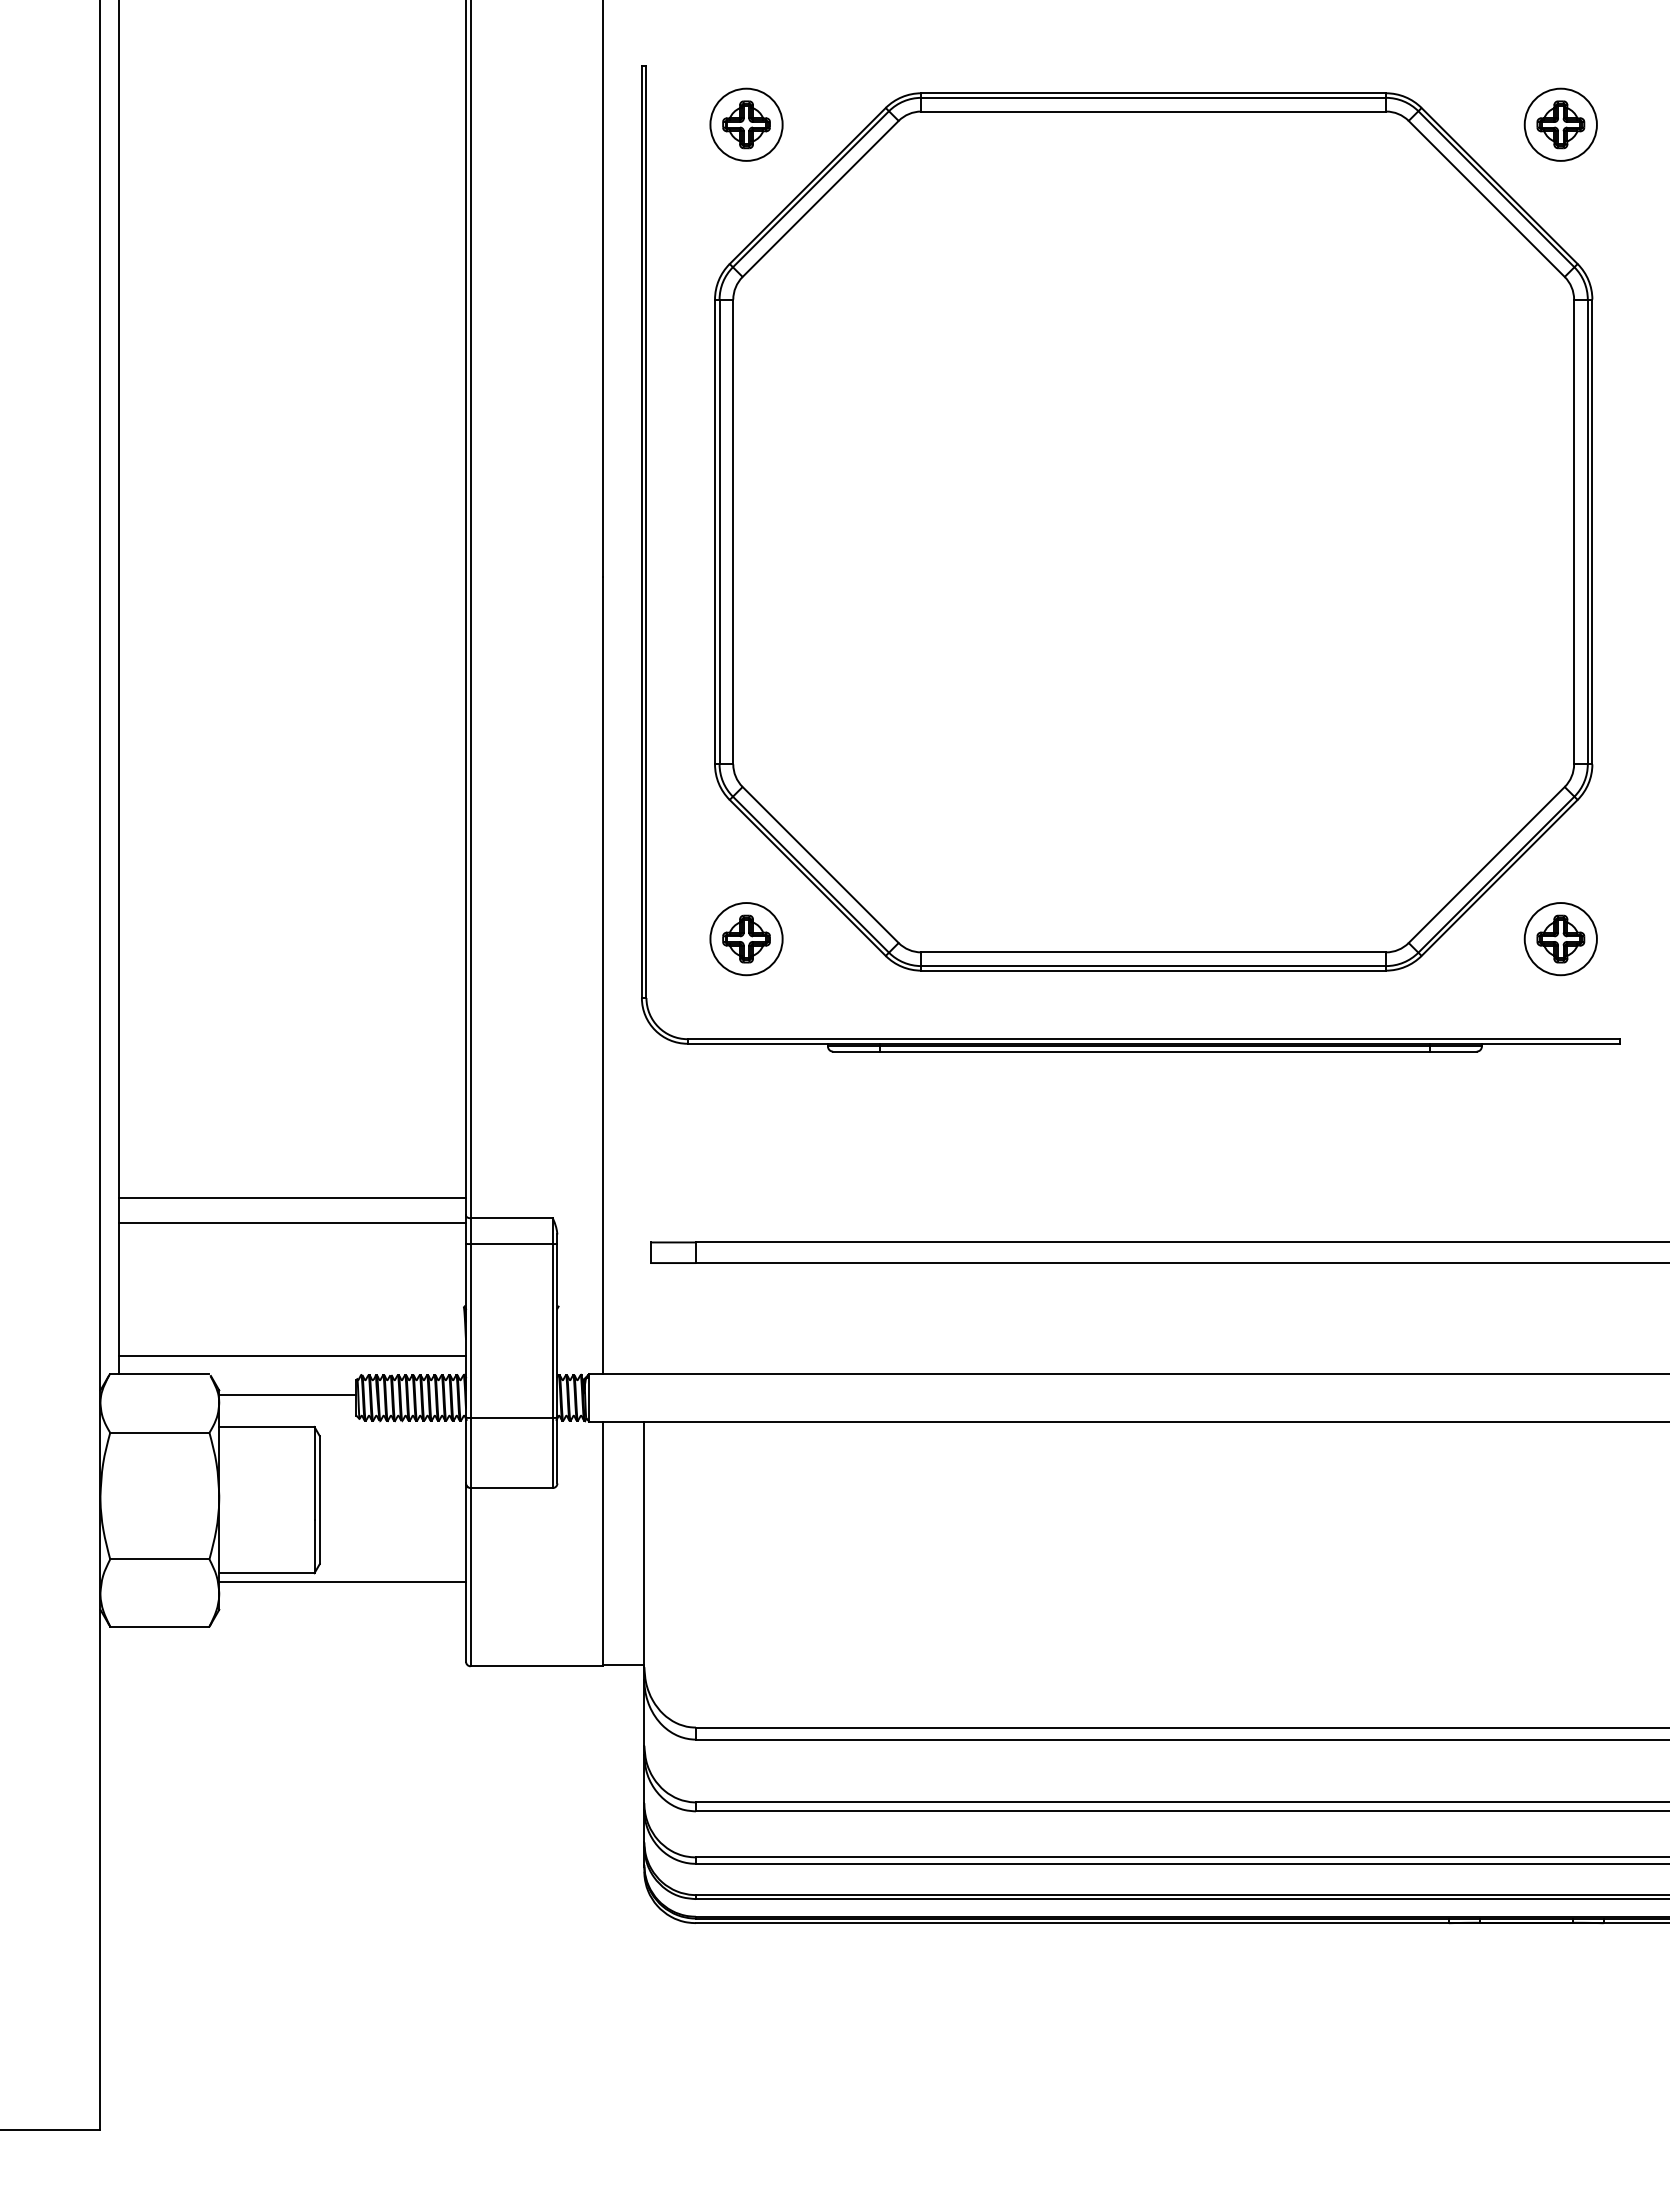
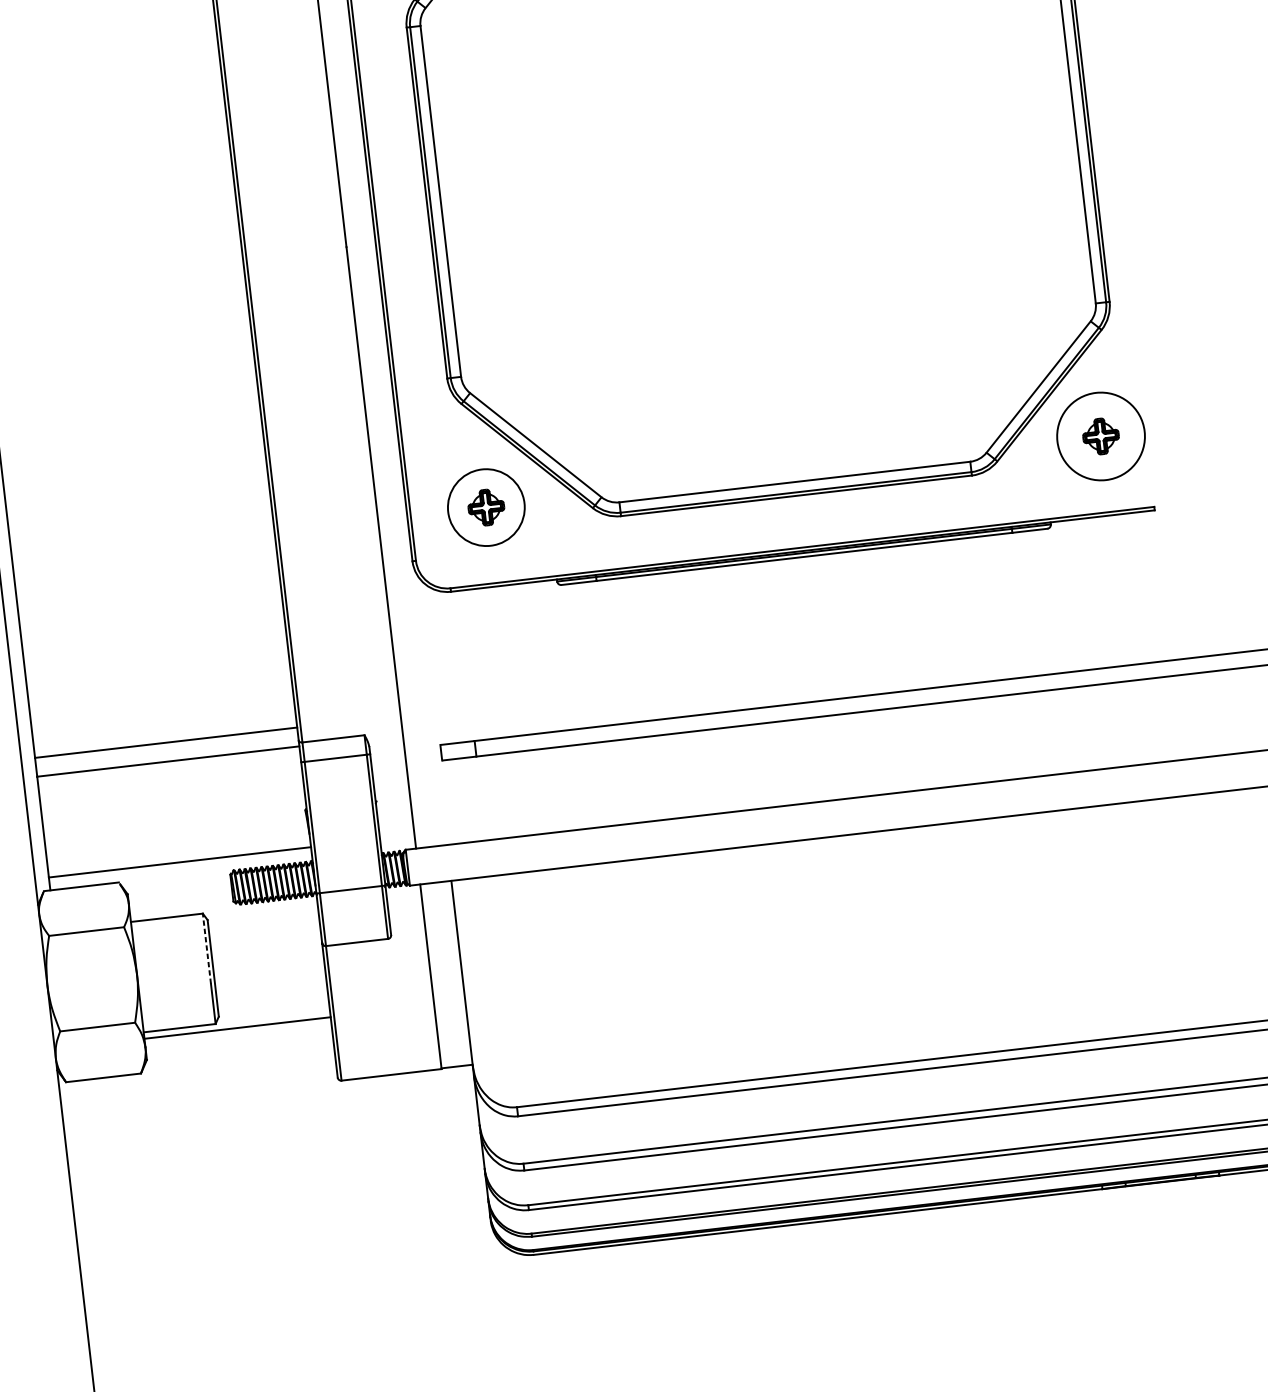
circle: (746, 939) -> (486, 507), size x1.4
circle: (1560, 939) -> (1100, 436), size x1.6
line: (287, 1394) -> (179, 891), removed
line: (314, 1473) -> (206, 948), solid -> dashed

